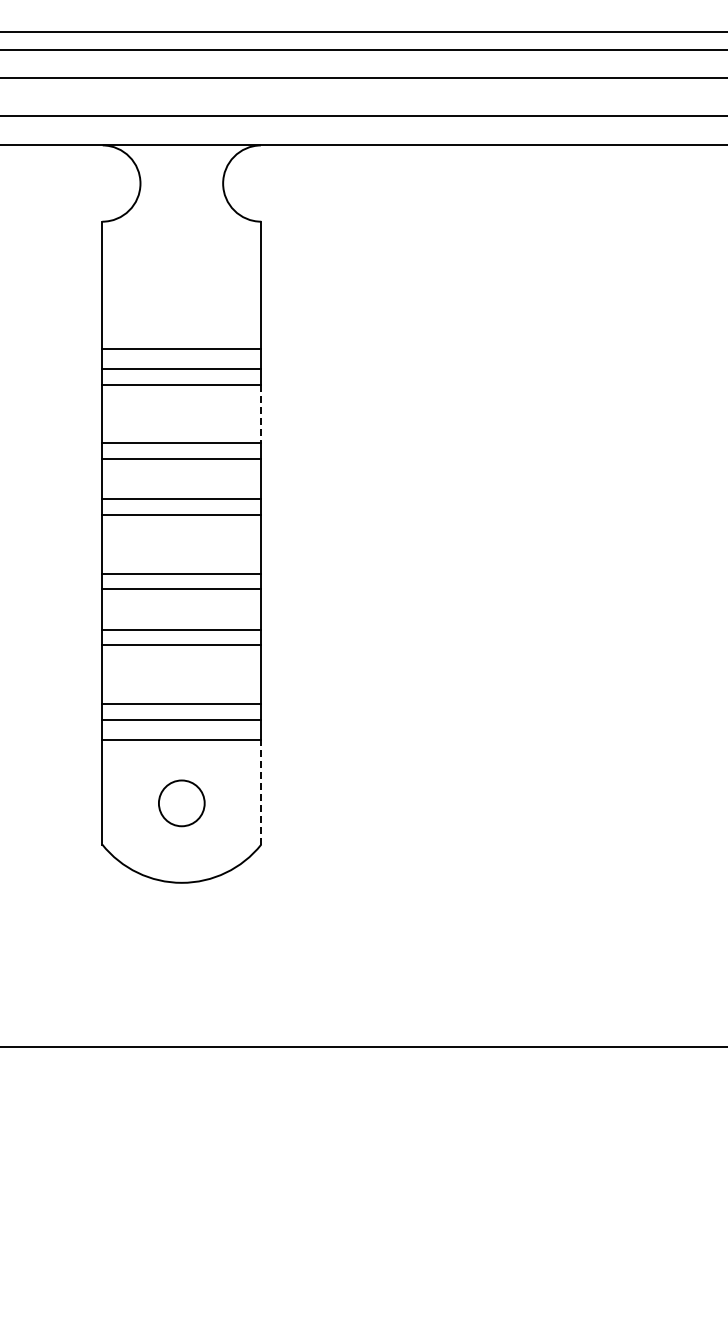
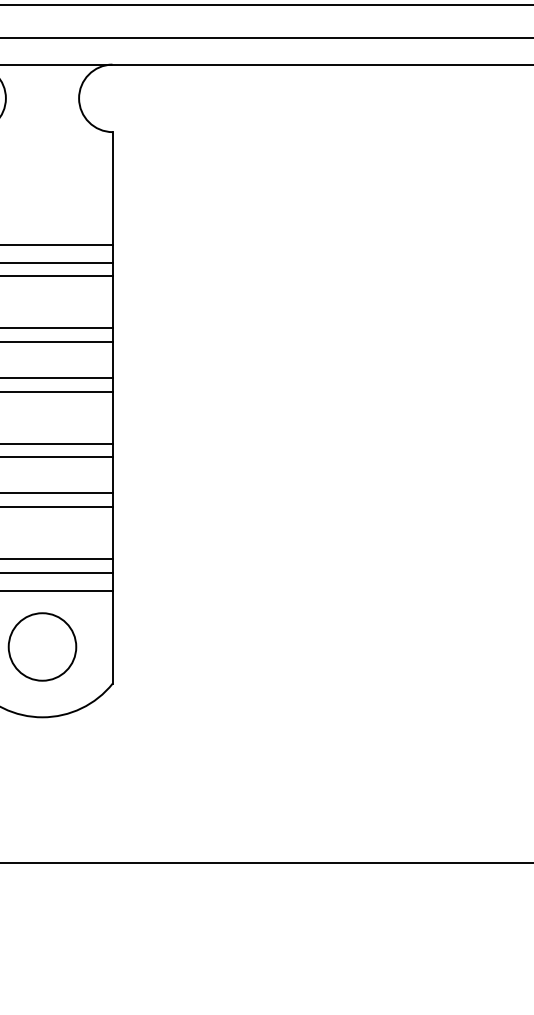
line: (261, 414) -> (113, 302), dashed -> solid
line: (261, 791) -> (113, 636), dashed -> solid
circle: (181, 803) -> (42, 647), size x1.67

